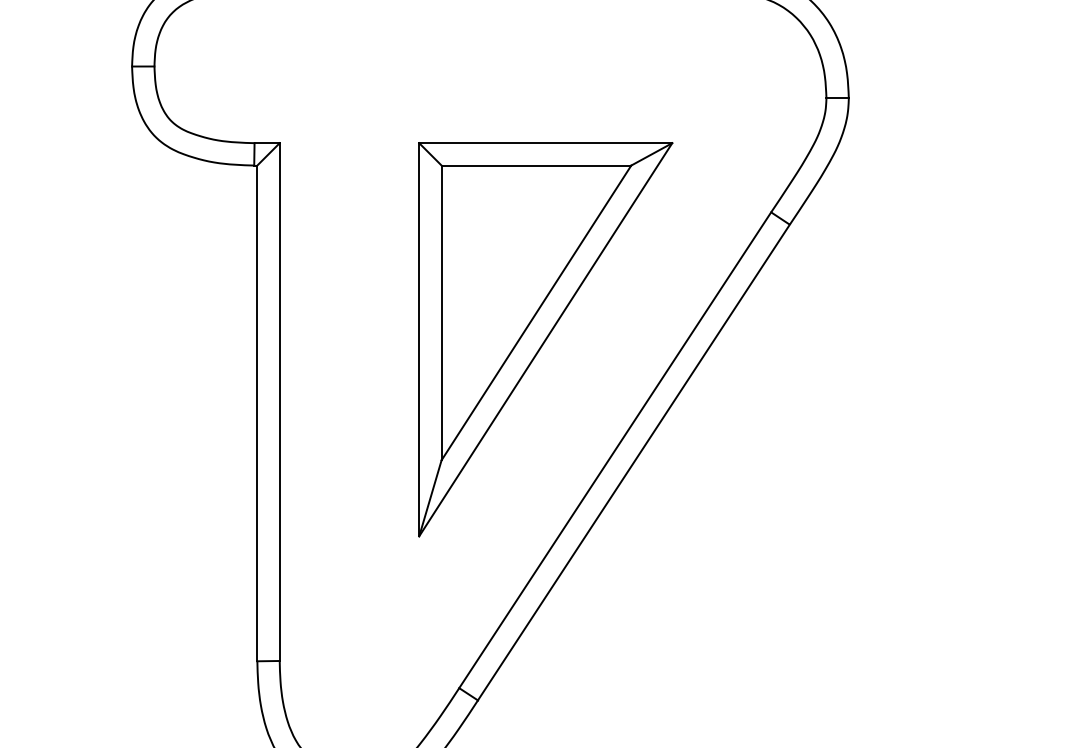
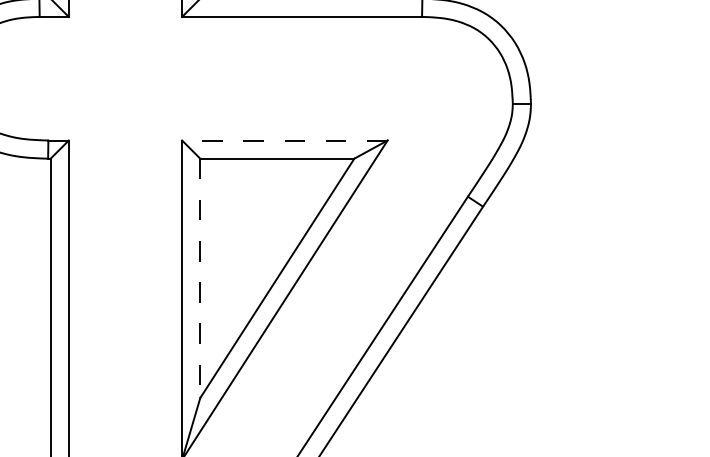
line: (545, 143) -> (284, 140), solid -> dashed
line: (441, 313) -> (200, 278), solid -> dashed

